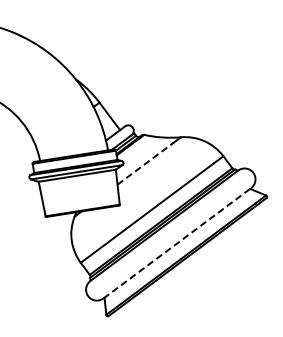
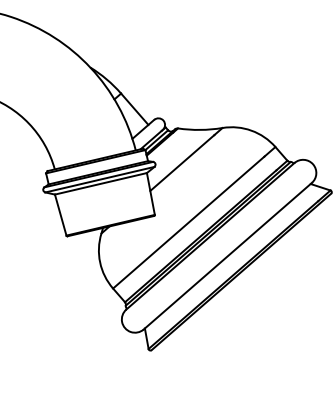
line: (146, 163) -> (183, 162), dashed -> solid
line: (177, 243) -> (227, 256), dashed -> solid

